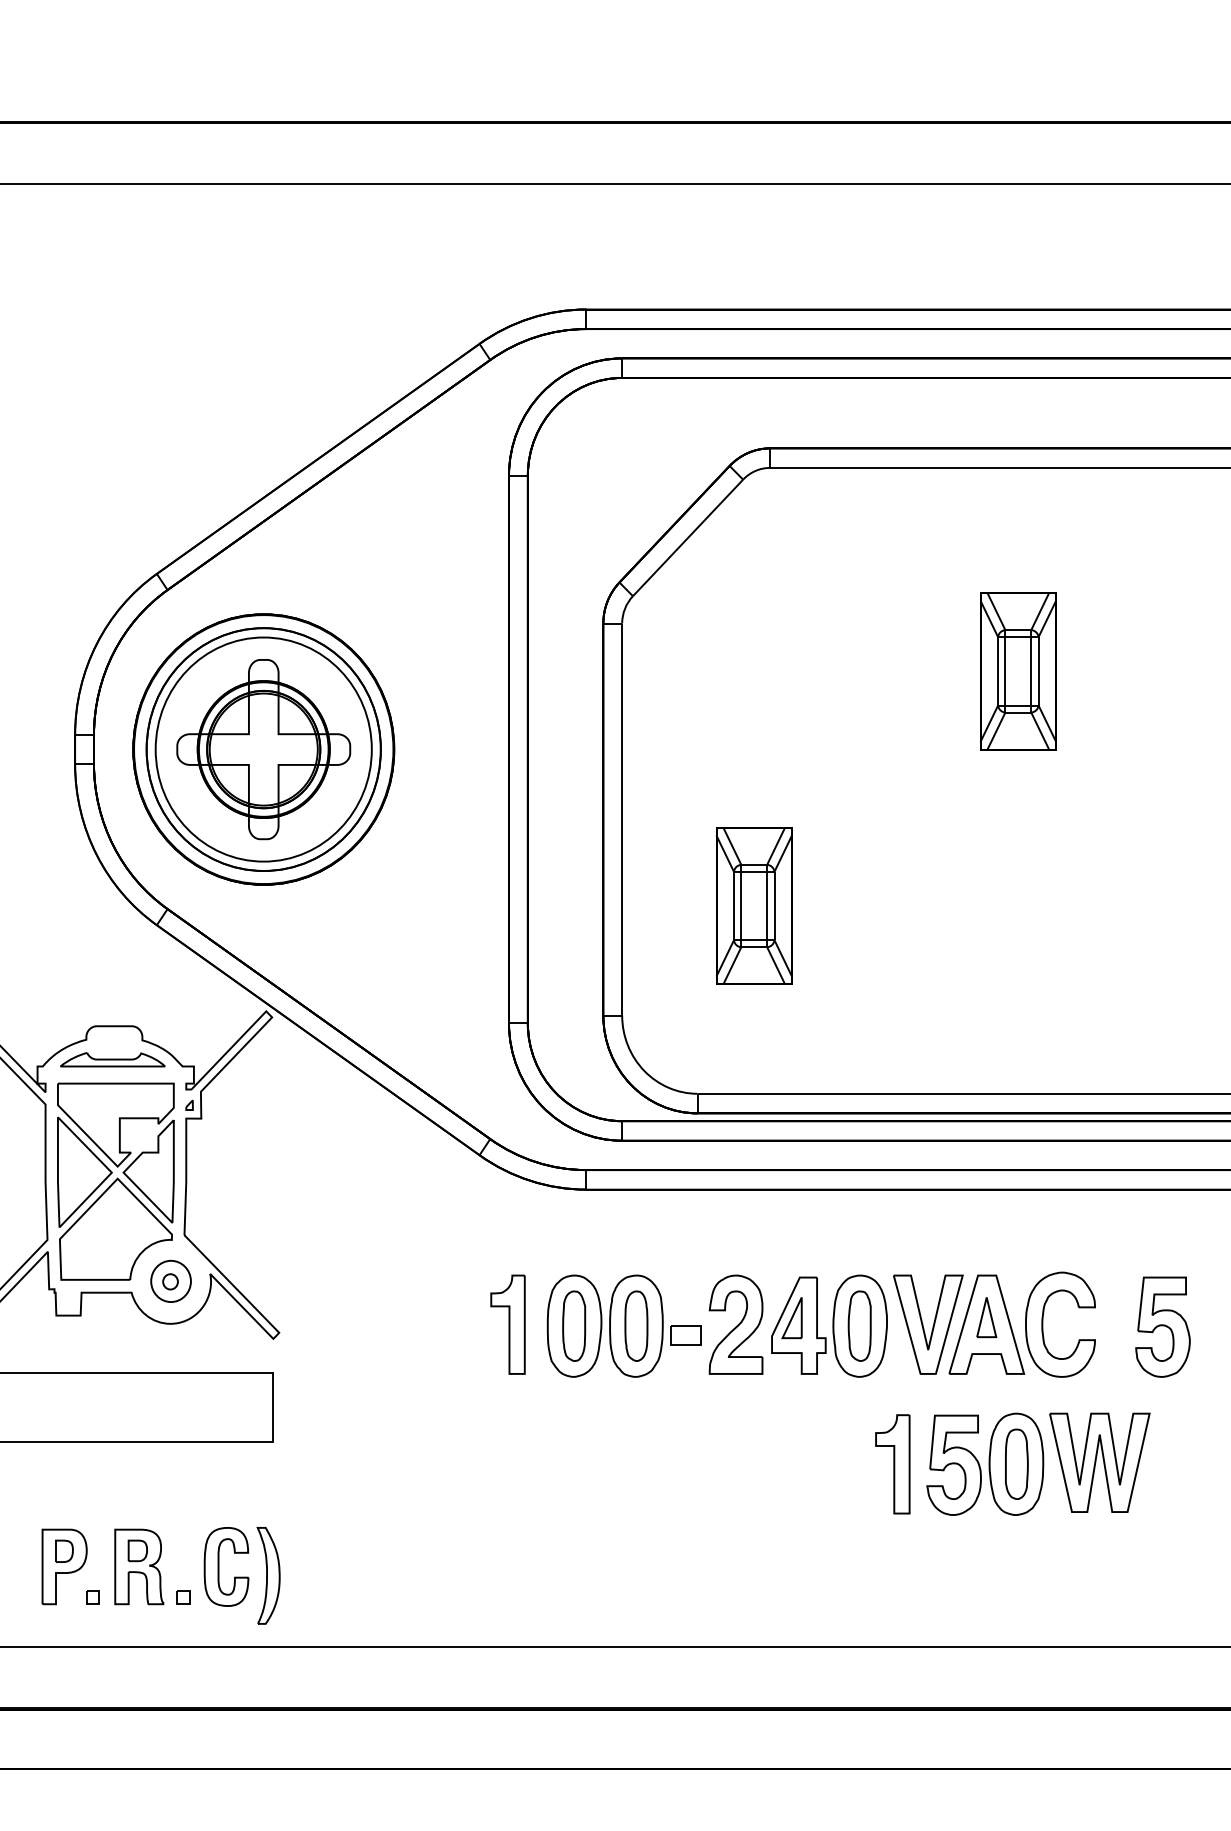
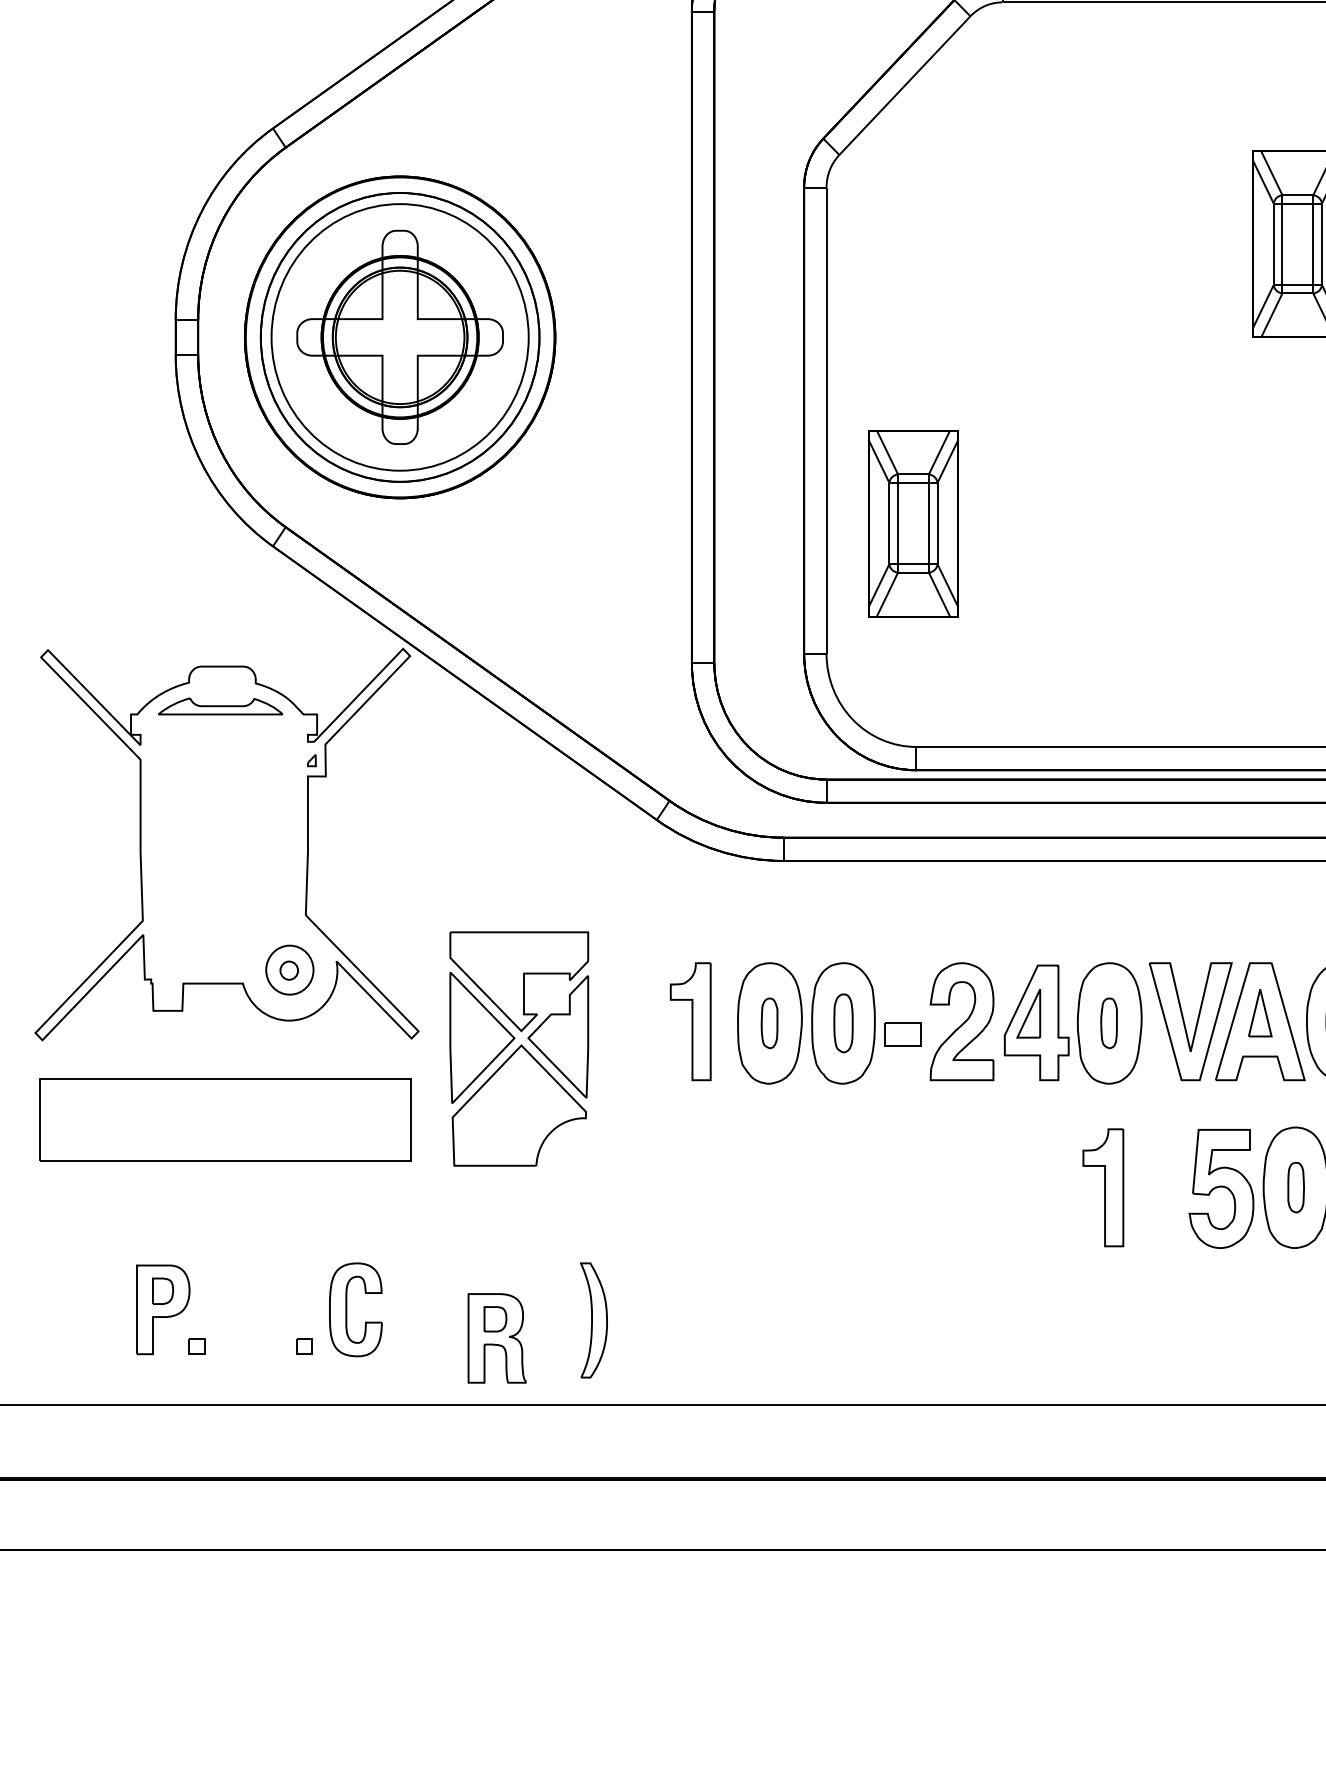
part: (753, 905) -> (912, 522), moved
part: (115, 1181) -> (518, 1048), moved
part: (574, 1325) -> (769, 1022), size x0.6
part: (636, 1325) -> (843, 1022), size x0.7
part: (859, 1325) -> (1108, 1022), size x0.6
part: (1016, 1463) -> (1295, 1186), size x0.6
part: (892, 1464) -> (1102, 1187), moved
part: (139, 1566) -> (497, 1337), moved
part: (268, 1575) -> (593, 1320), moved

